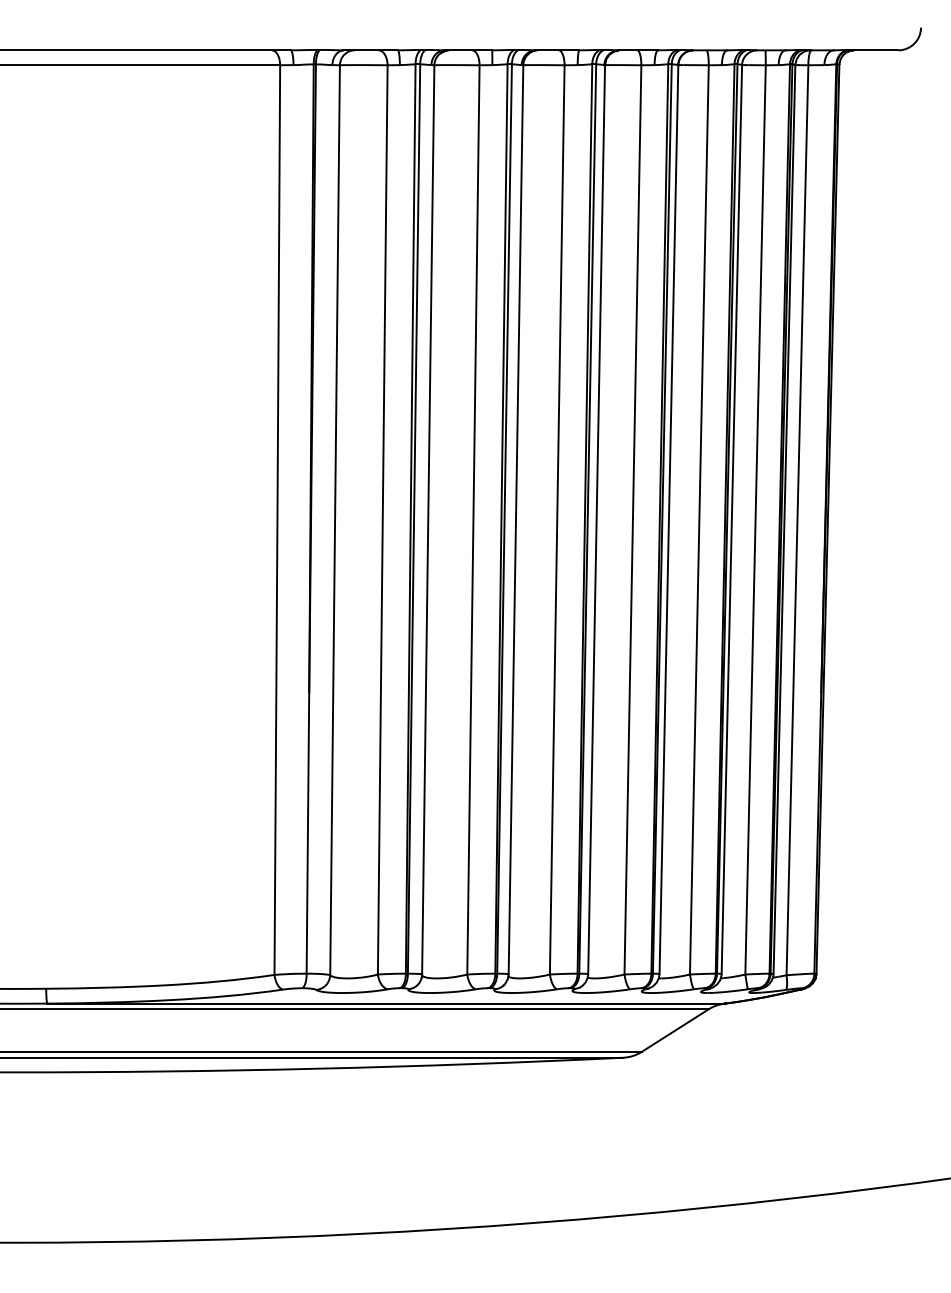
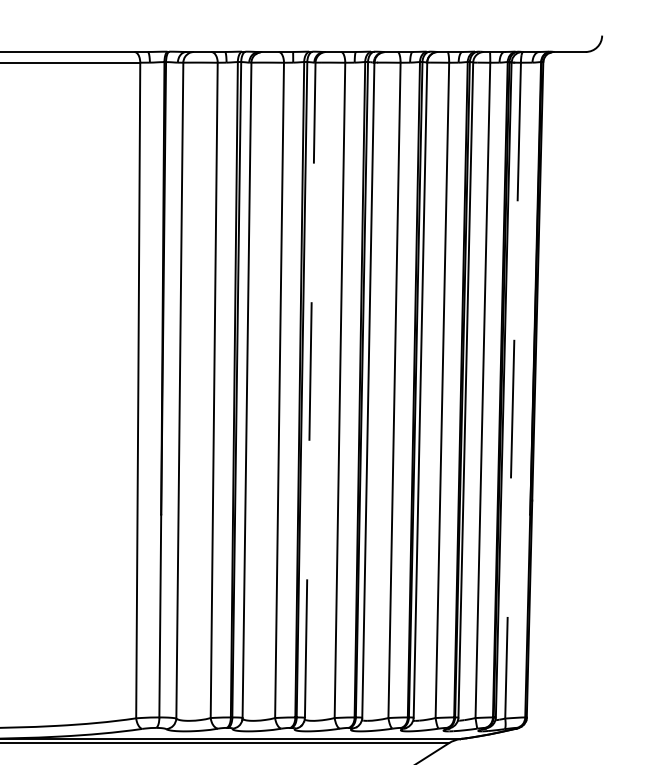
line: (516, 519) -> (310, 390), solid -> dashed
line: (797, 520) -> (513, 390), solid -> dashed

